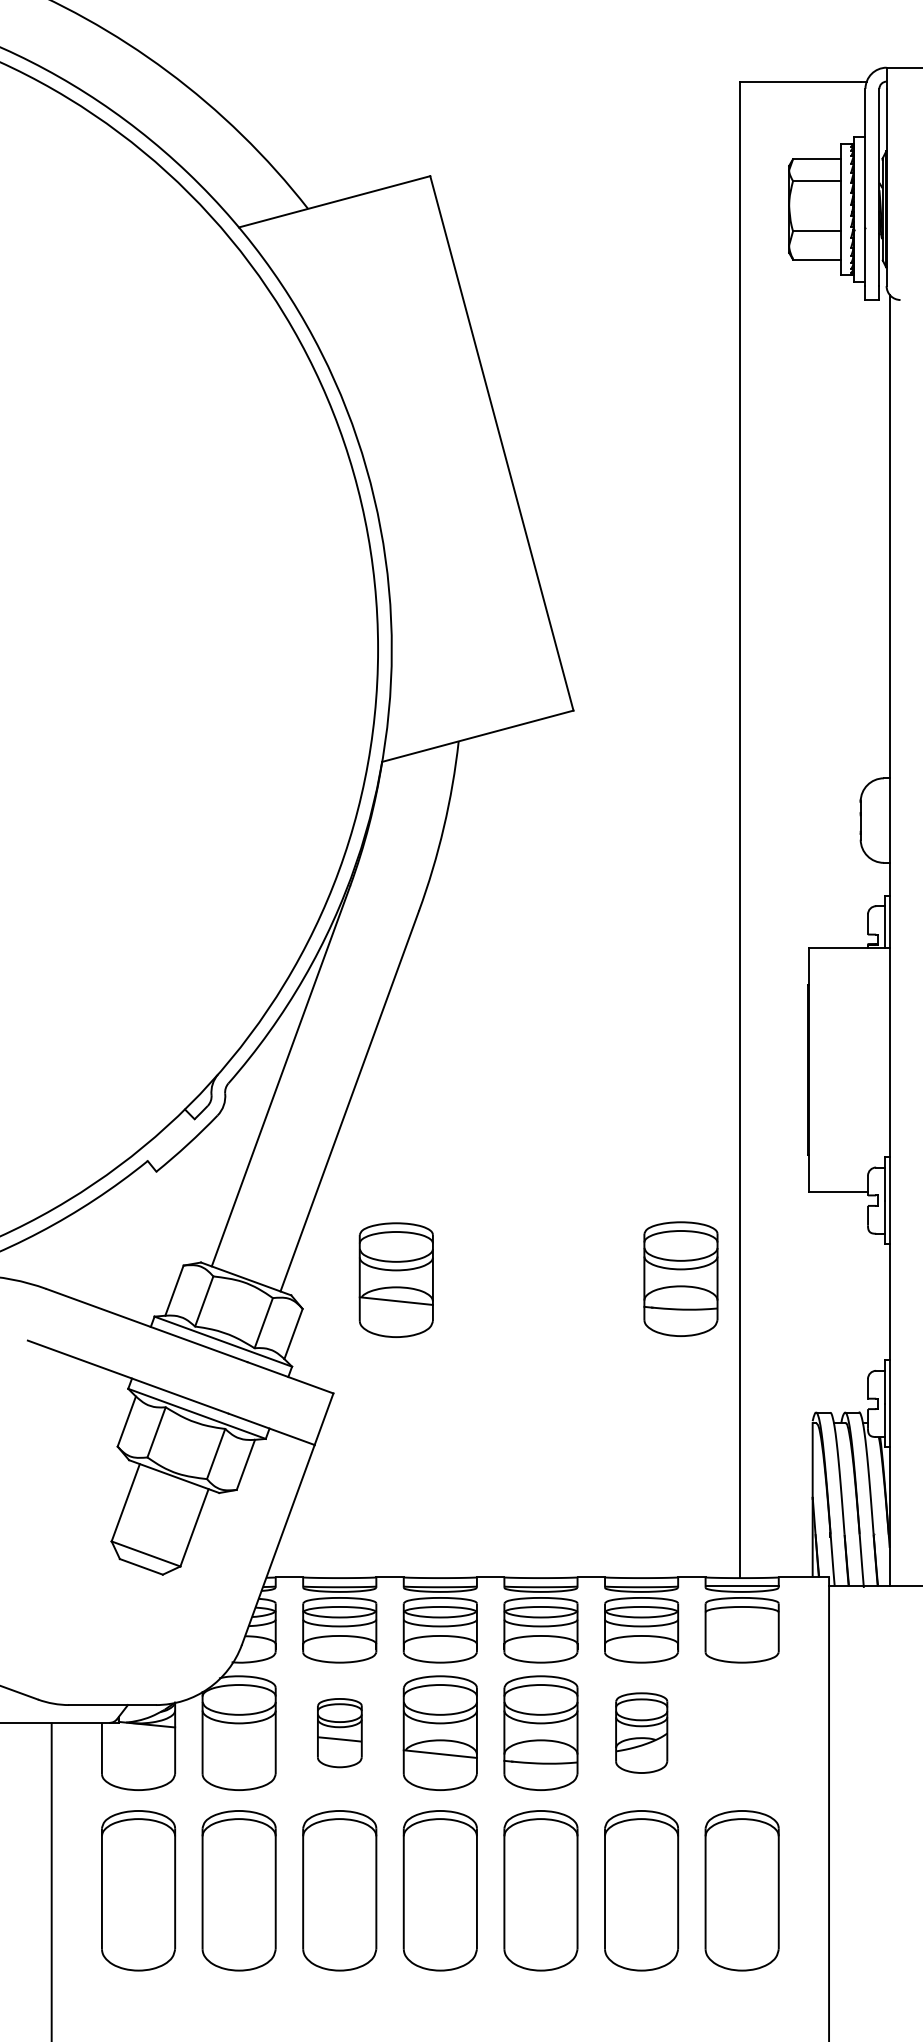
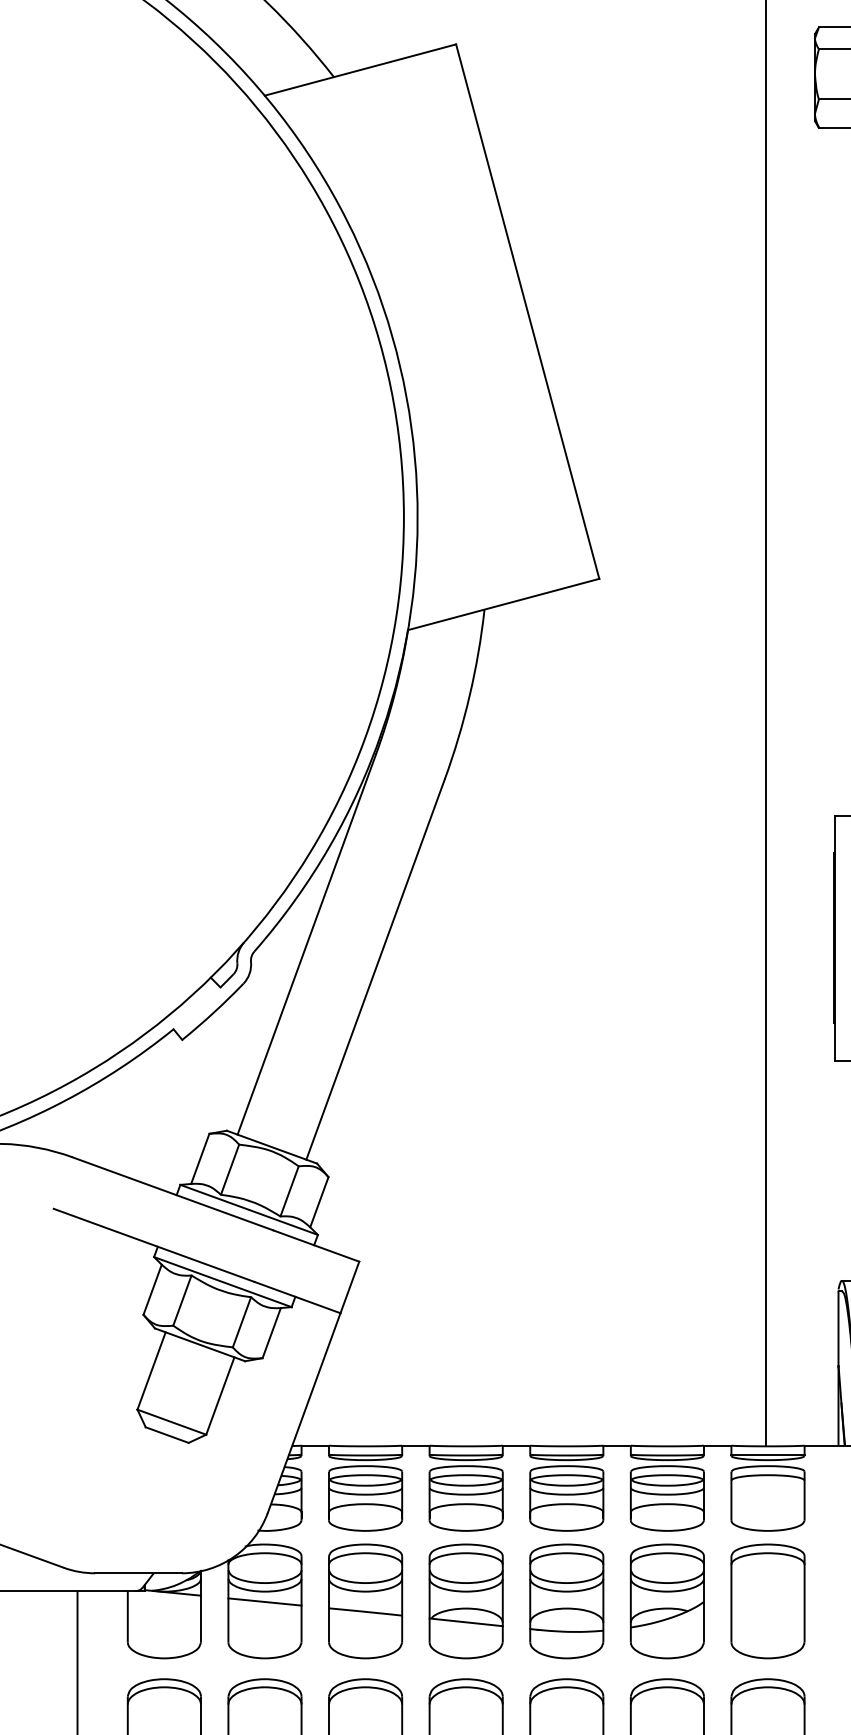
part: (680, 1278) -> (706, 1146), removed
part: (395, 1279) -> (421, 1147), removed
part: (339, 1732) -> (365, 1600), size x1.67
part: (641, 1732) -> (667, 1600), size x1.43
part: (741, 1732) -> (767, 1600), added
line: (238, 1733) -> (264, 1601), added

